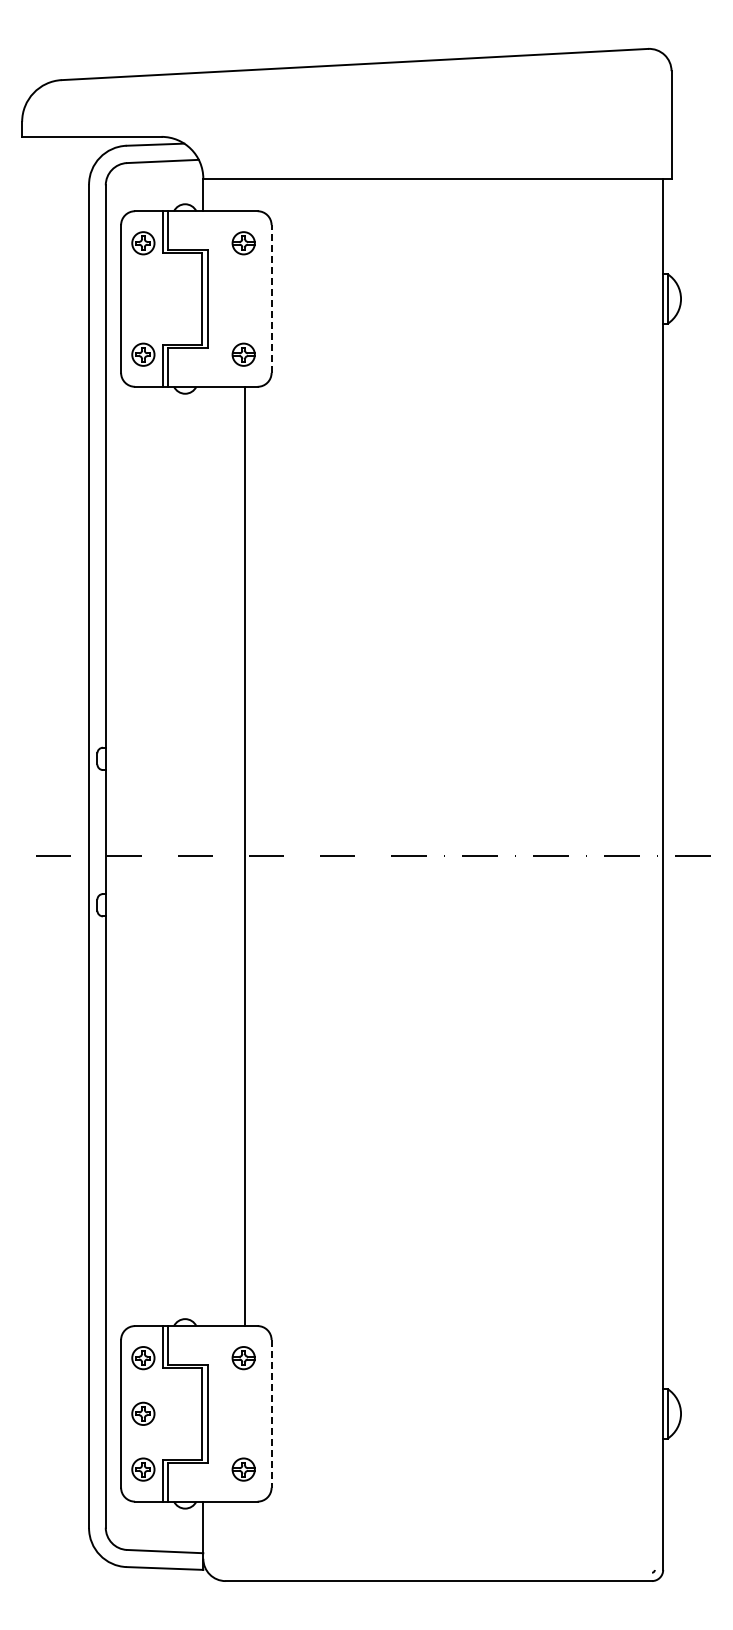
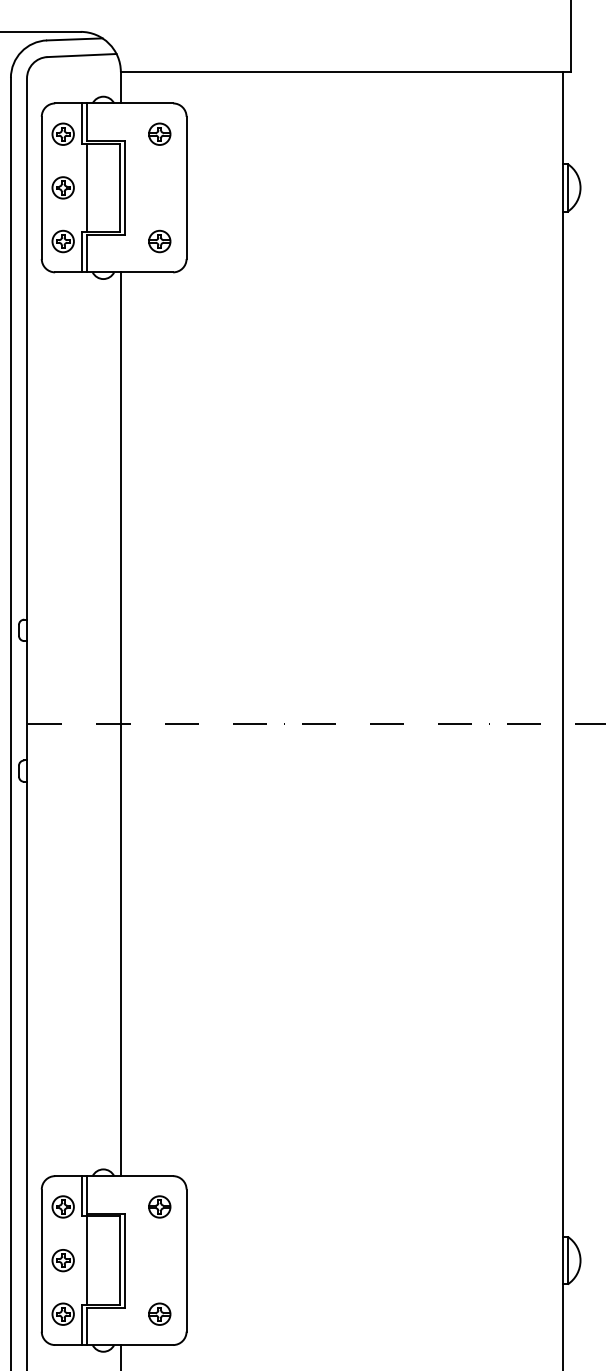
part: (143, 299) -> (63, 188), added
line: (168, 299) -> (87, 188), added
line: (271, 299) -> (186, 188), dashed -> solid
line: (245, 856) -> (121, 724), moved
line: (168, 1413) -> (87, 1260), added
line: (271, 1413) -> (186, 1260), dashed -> solid

